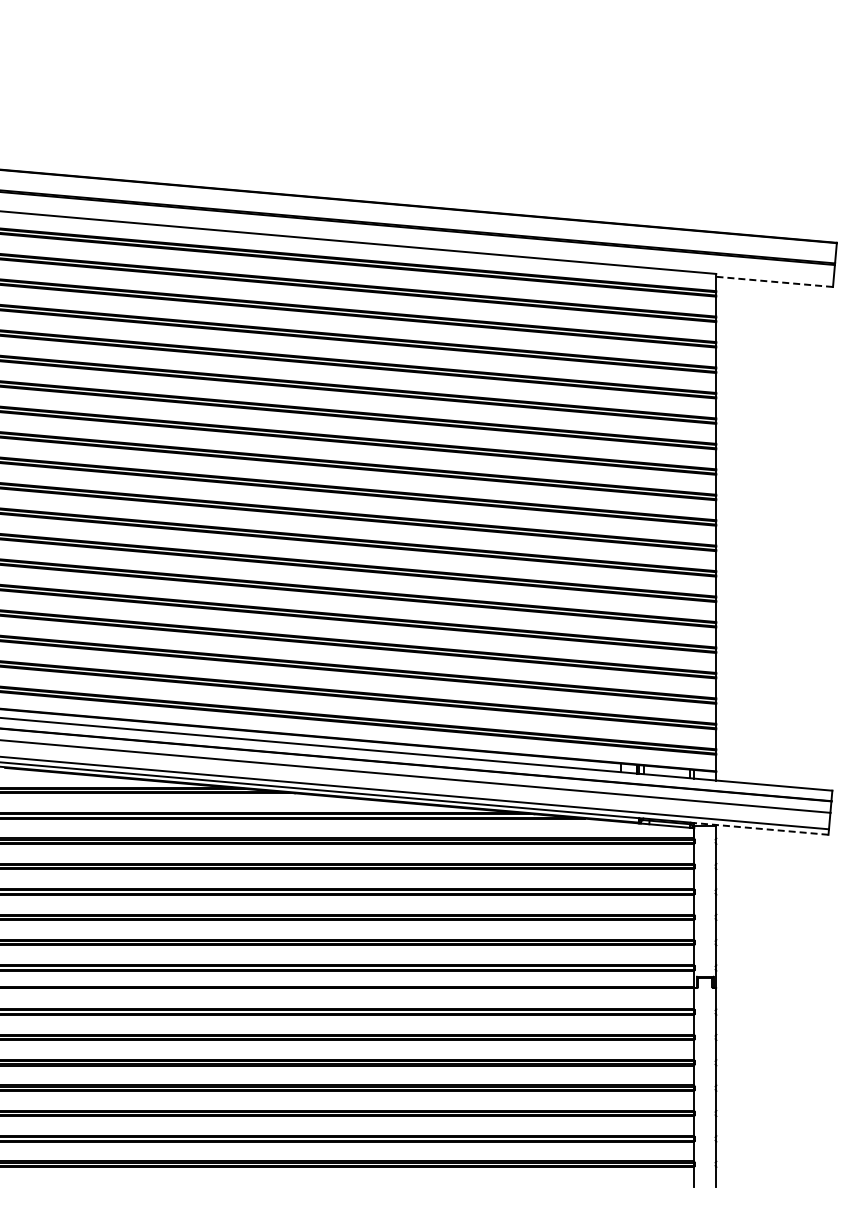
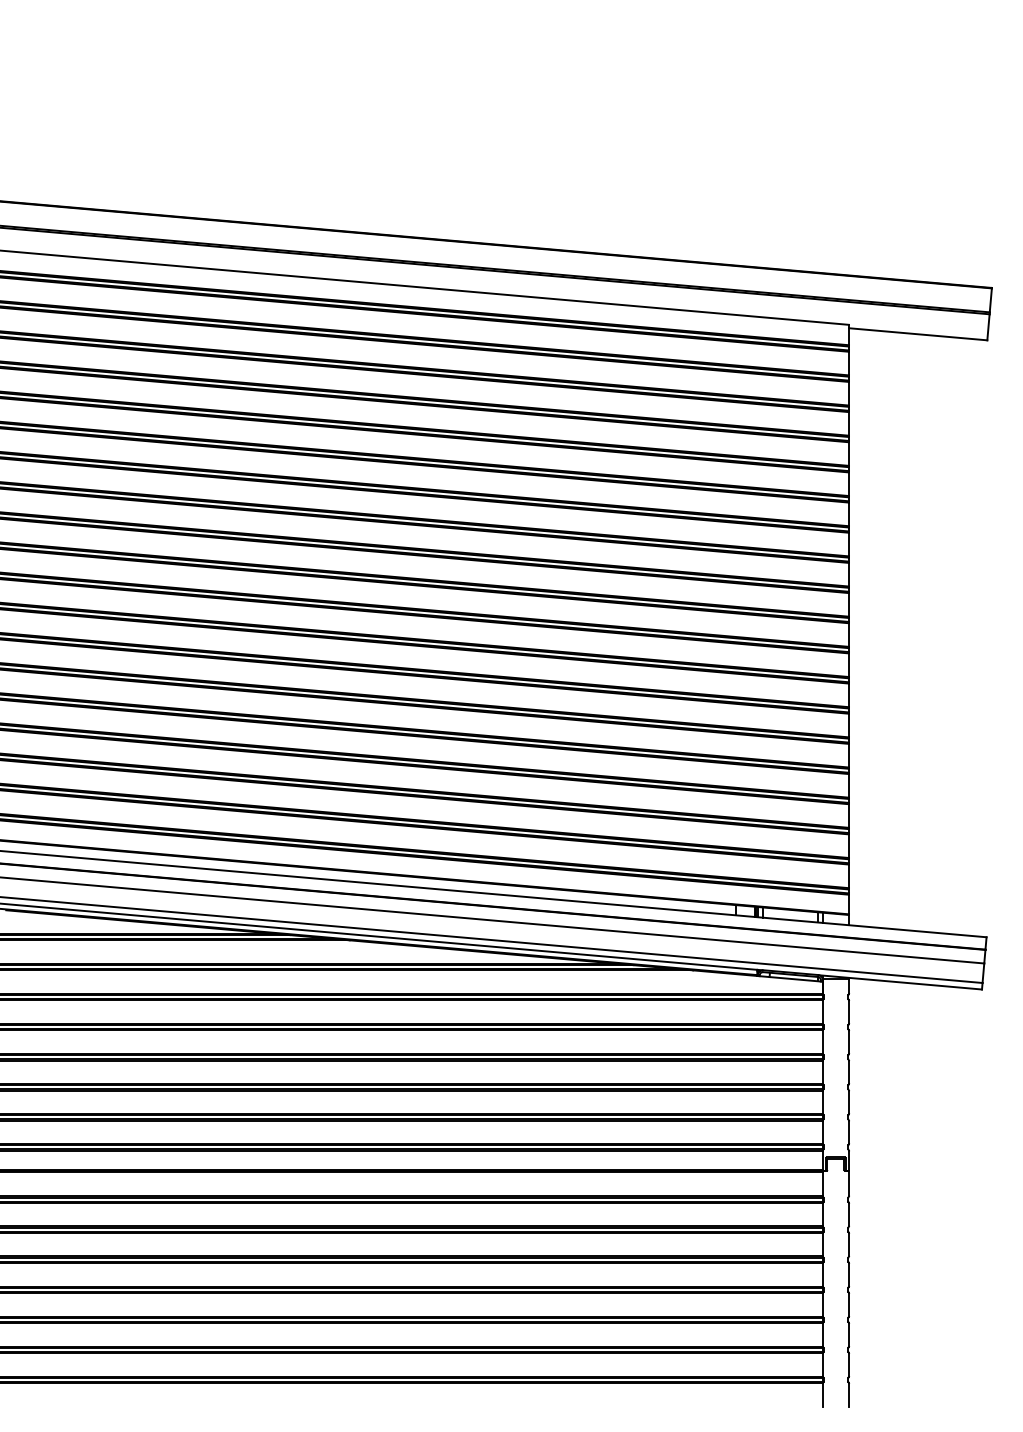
line: (774, 281) -> (917, 333), dashed -> solid
line: (759, 828) -> (900, 982), dashed -> solid

